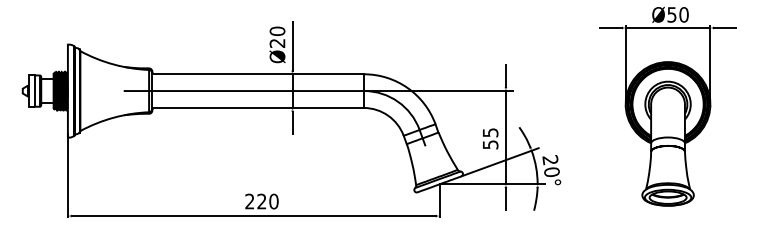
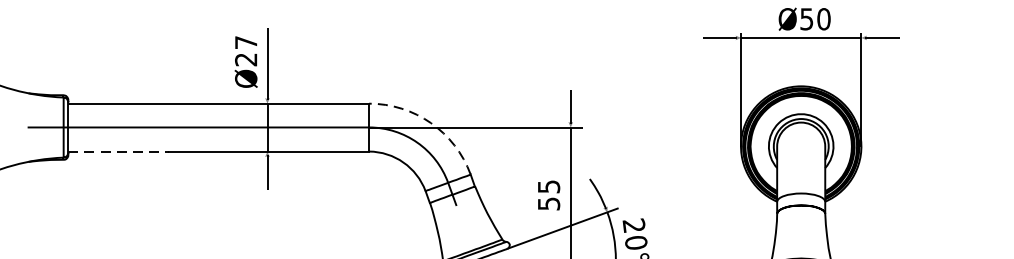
text: (277, 31) -> (246, 42), Ø20 -> Ø27
arc: (407, 87) -> (430, 122), solid -> dashed
line: (188, 107) -> (119, 150), solid -> dashed

